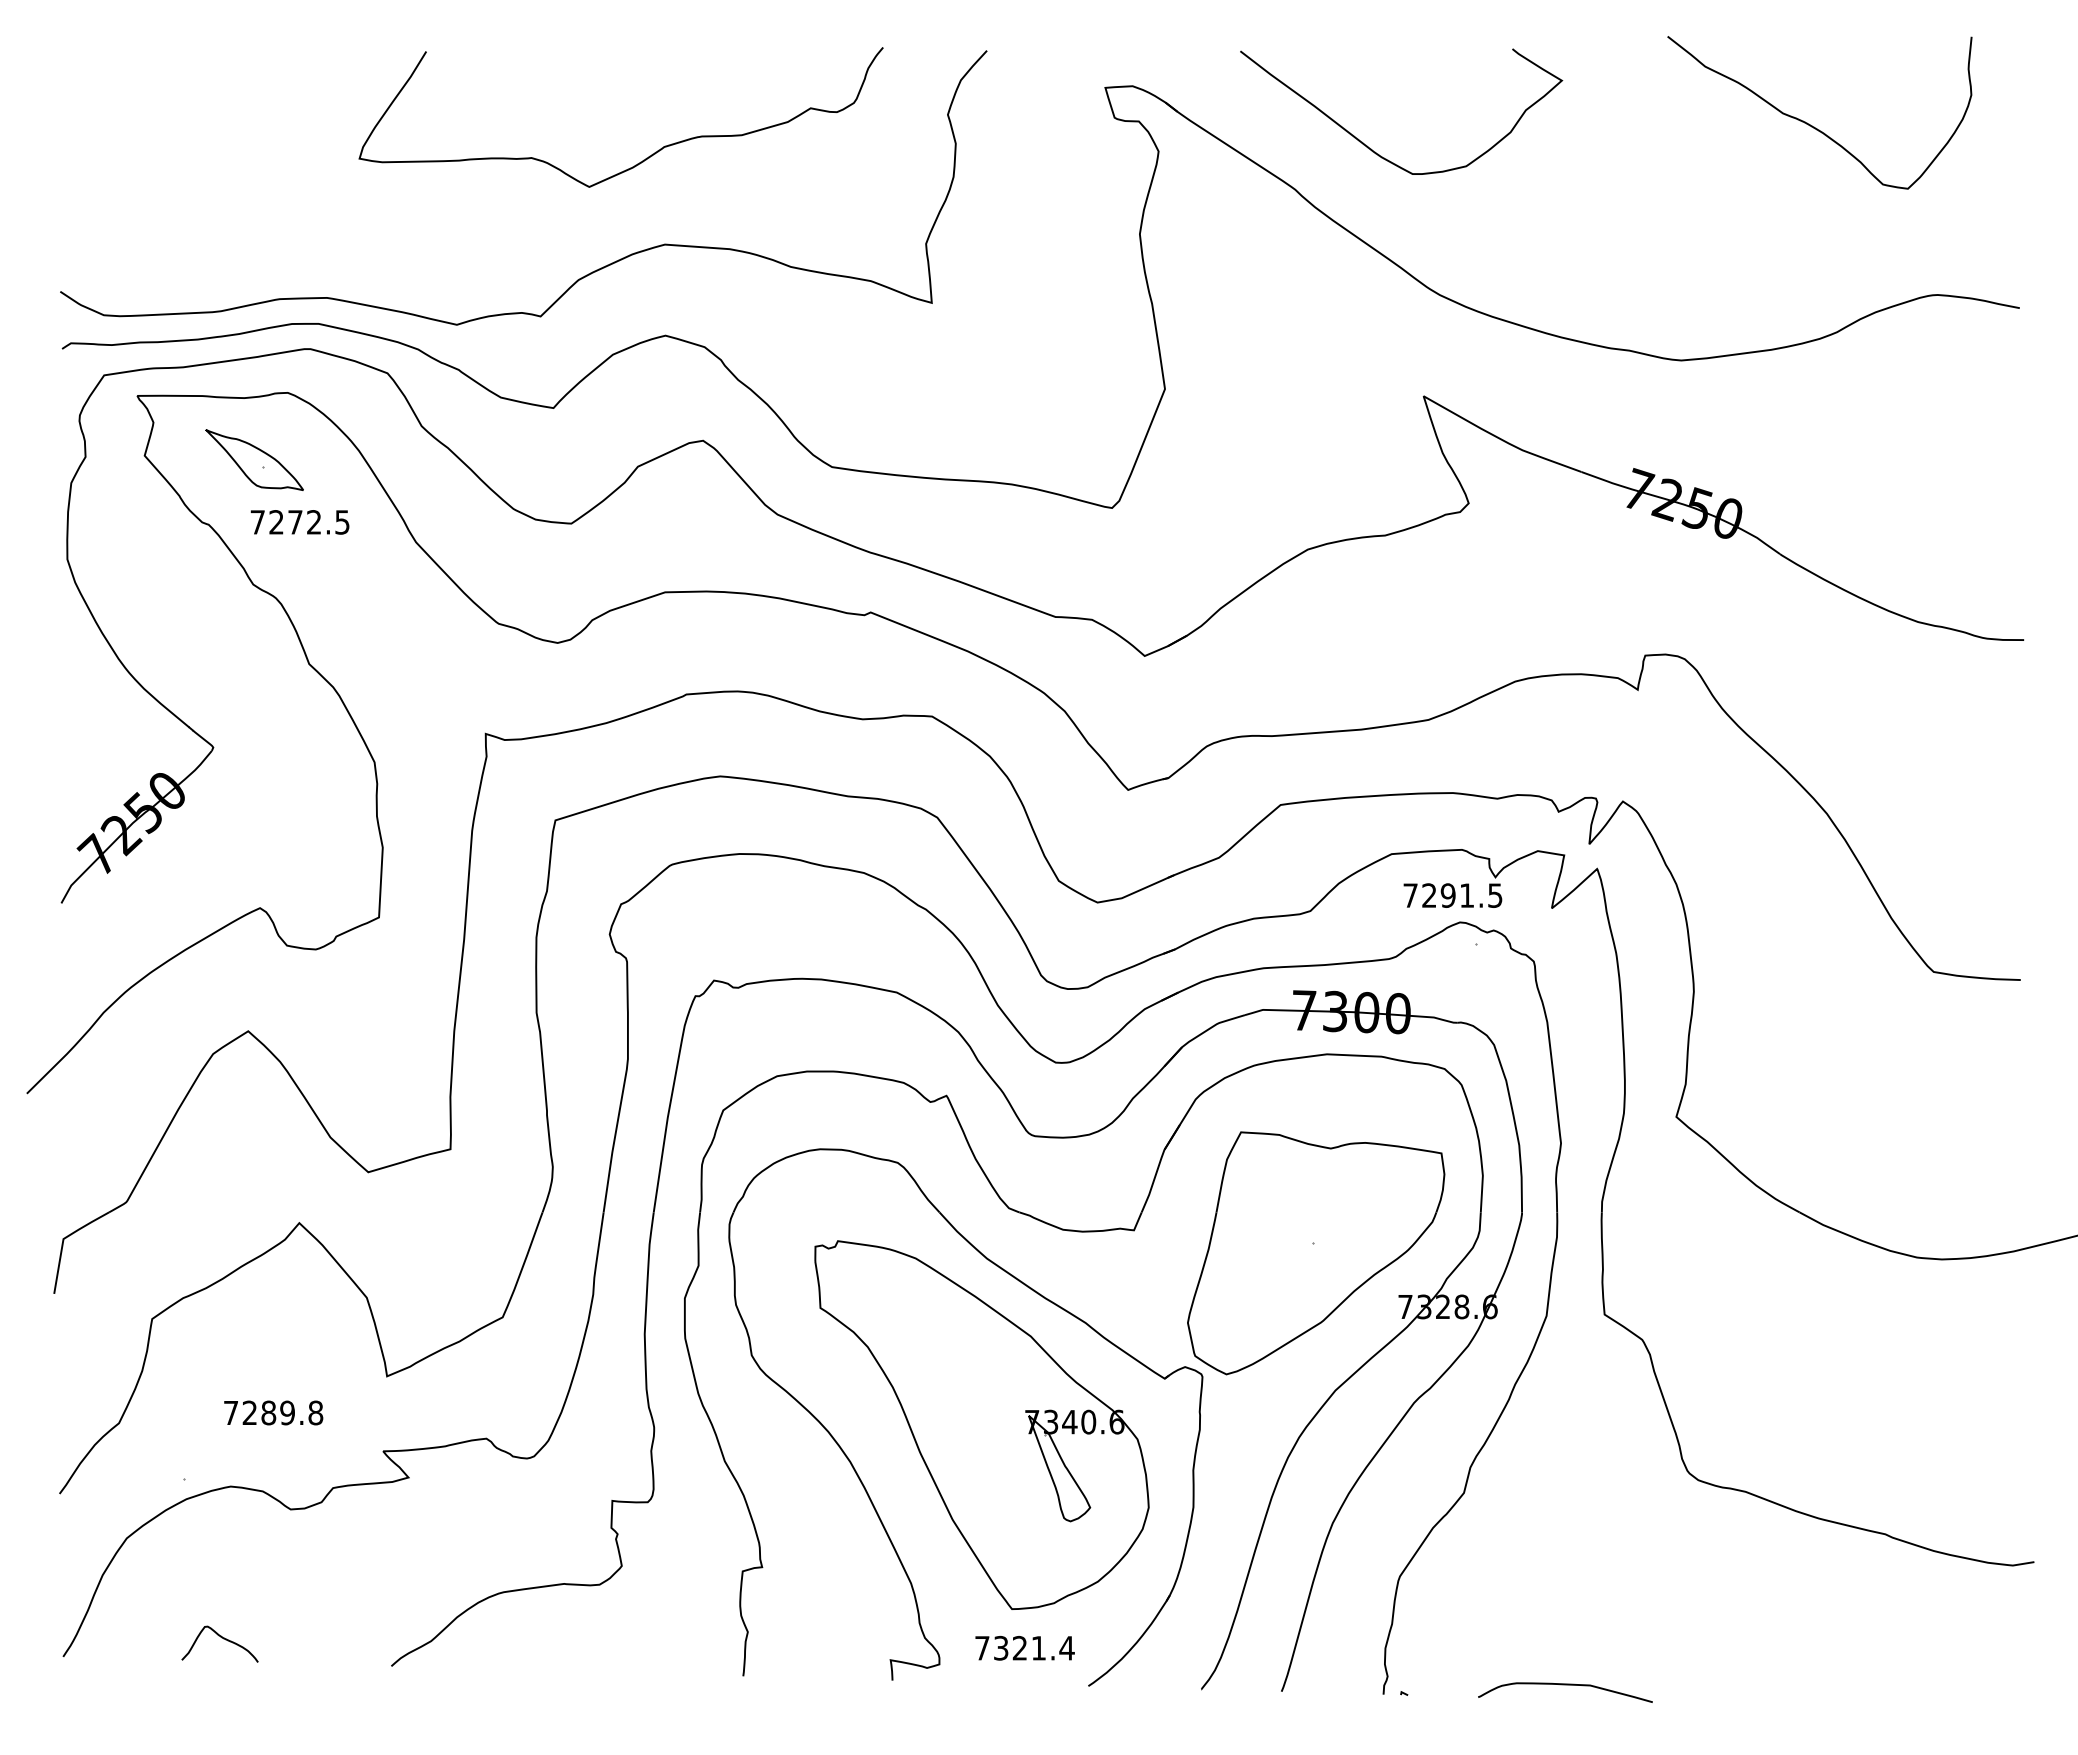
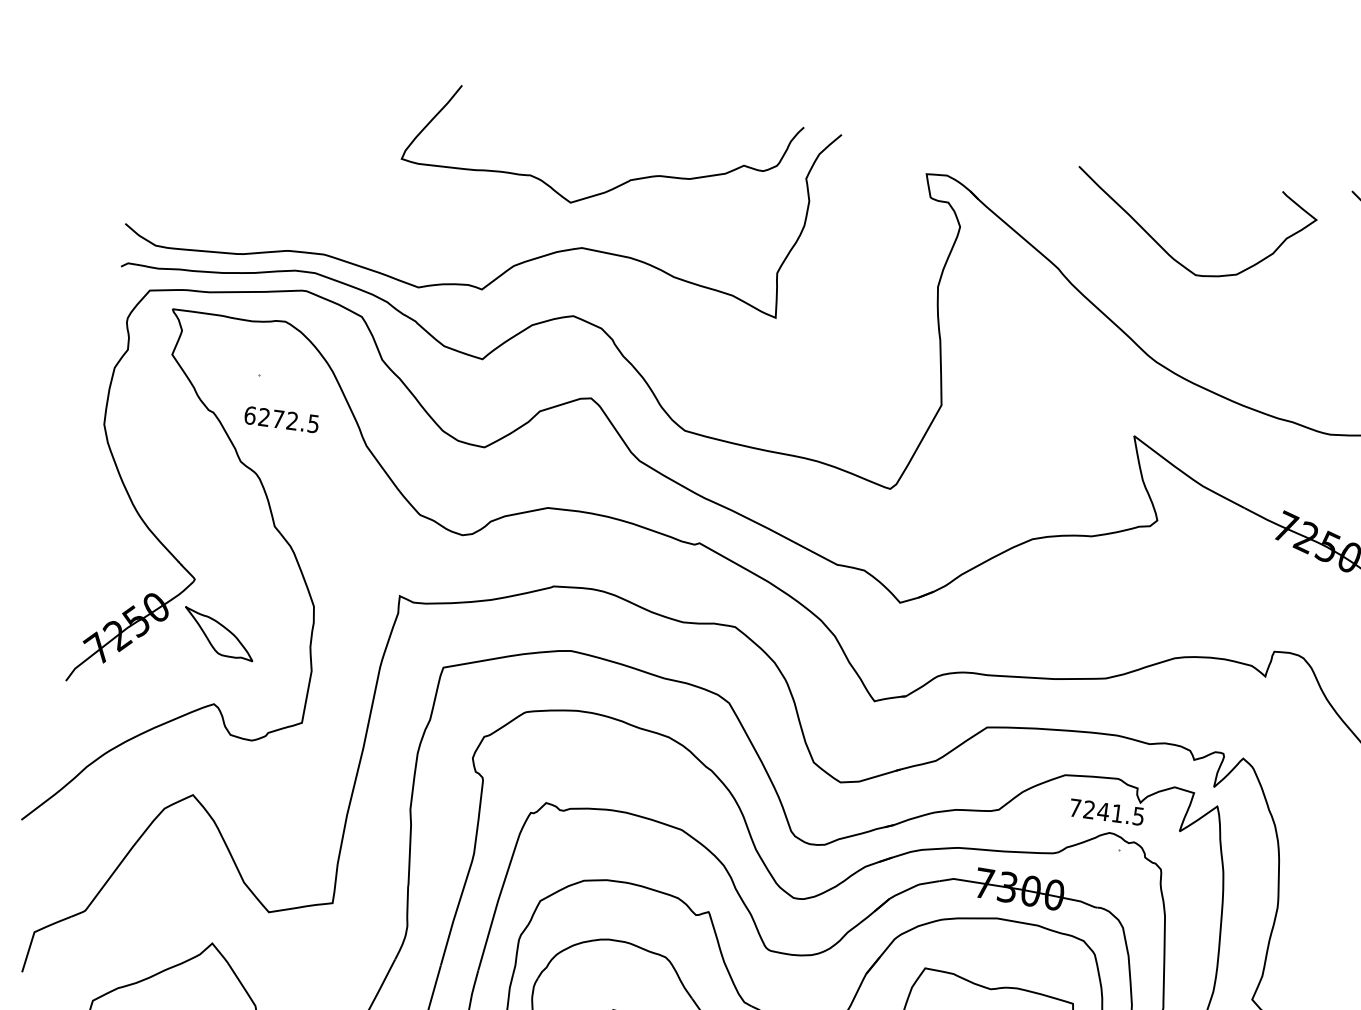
curve: (1371, 148) -> (1167, 251), moved
curve: (646, 157) -> (616, 186), moved
part: (254, 459) -> (219, 633), moved
text: (257, 522) -> (250, 415), 7272.5 -> 6272.5
text: (1448, 895) -> (1103, 811), 7291.5 -> 7241.5

